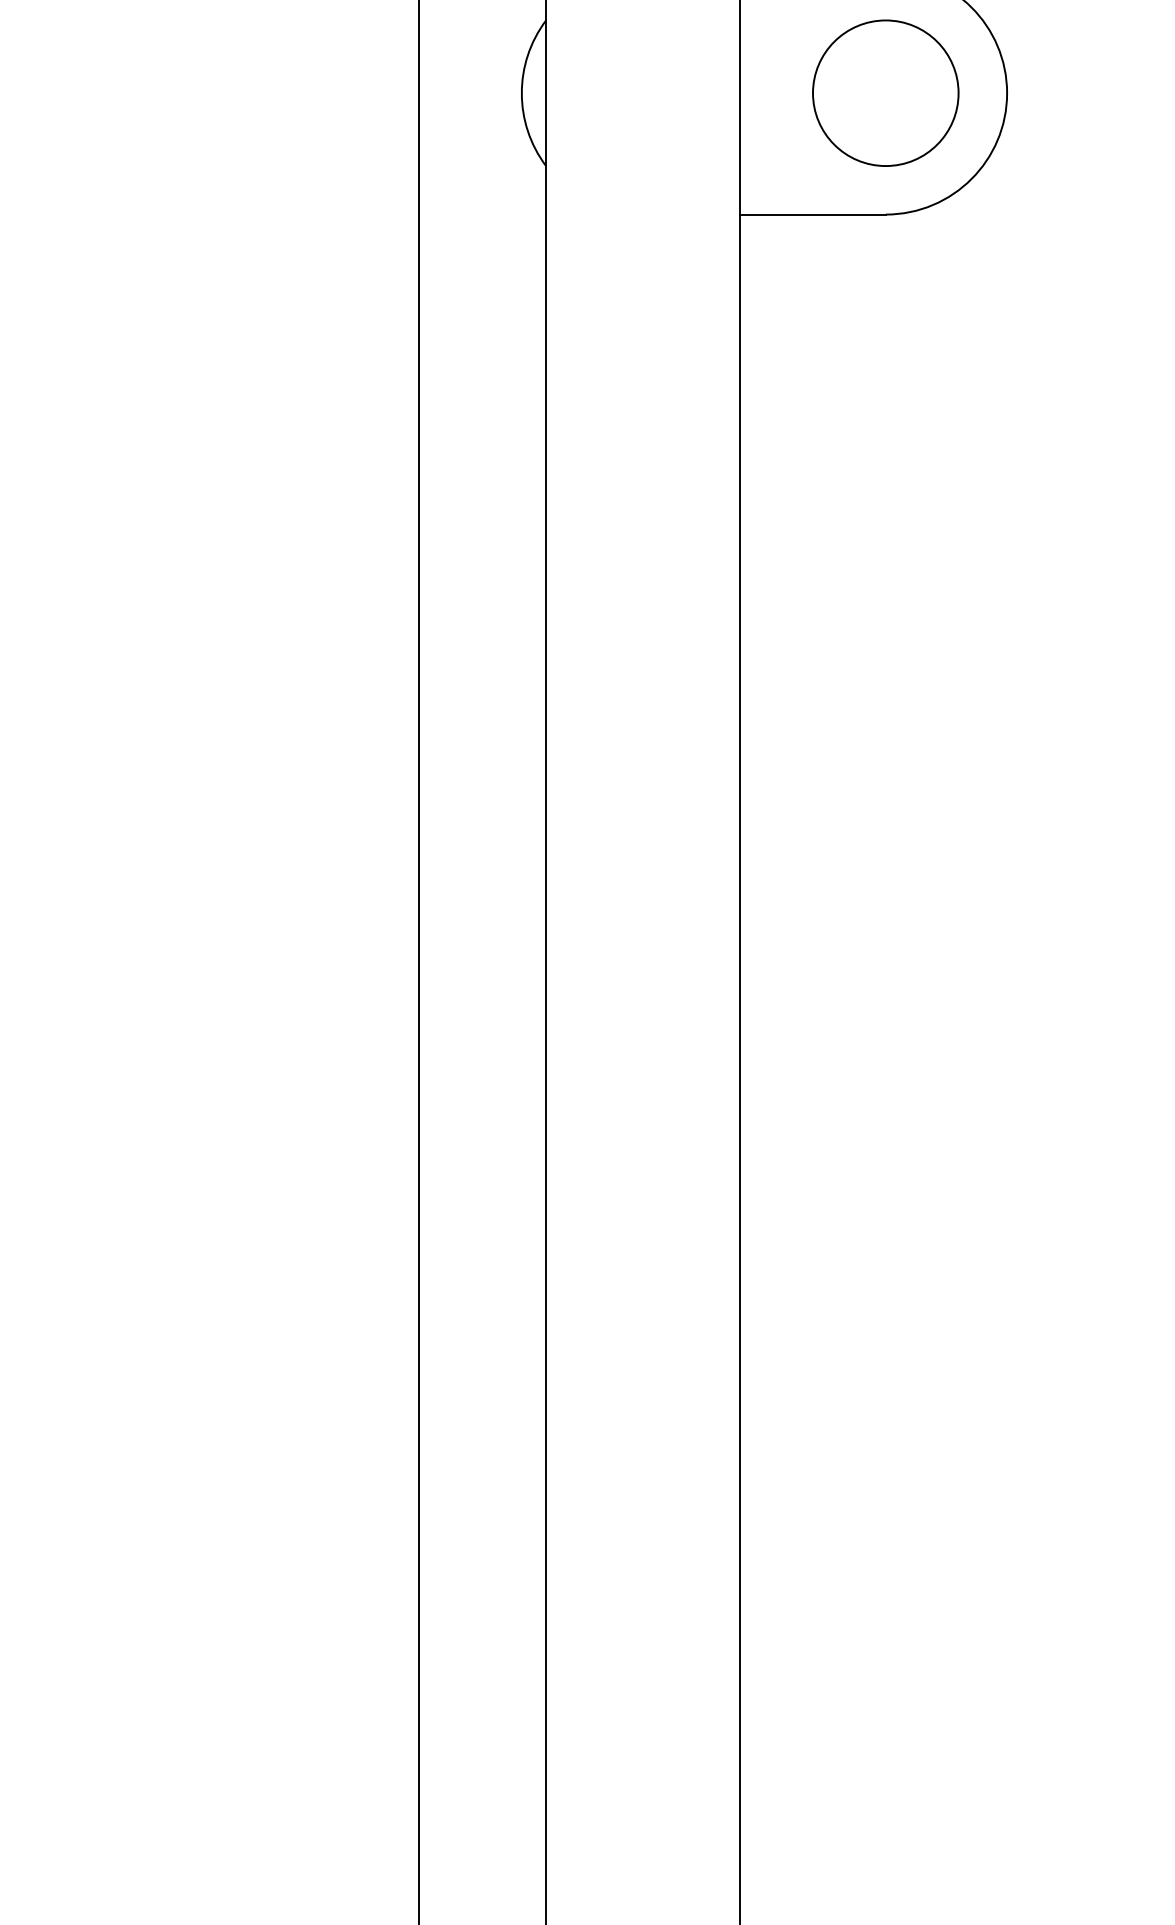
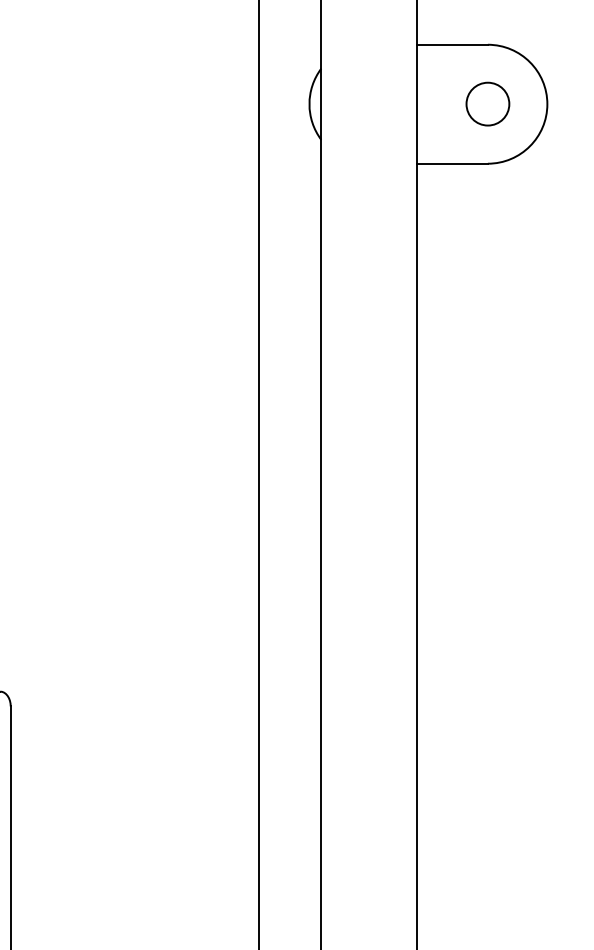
circle: (884, 91) -> (487, 103), size x0.6

